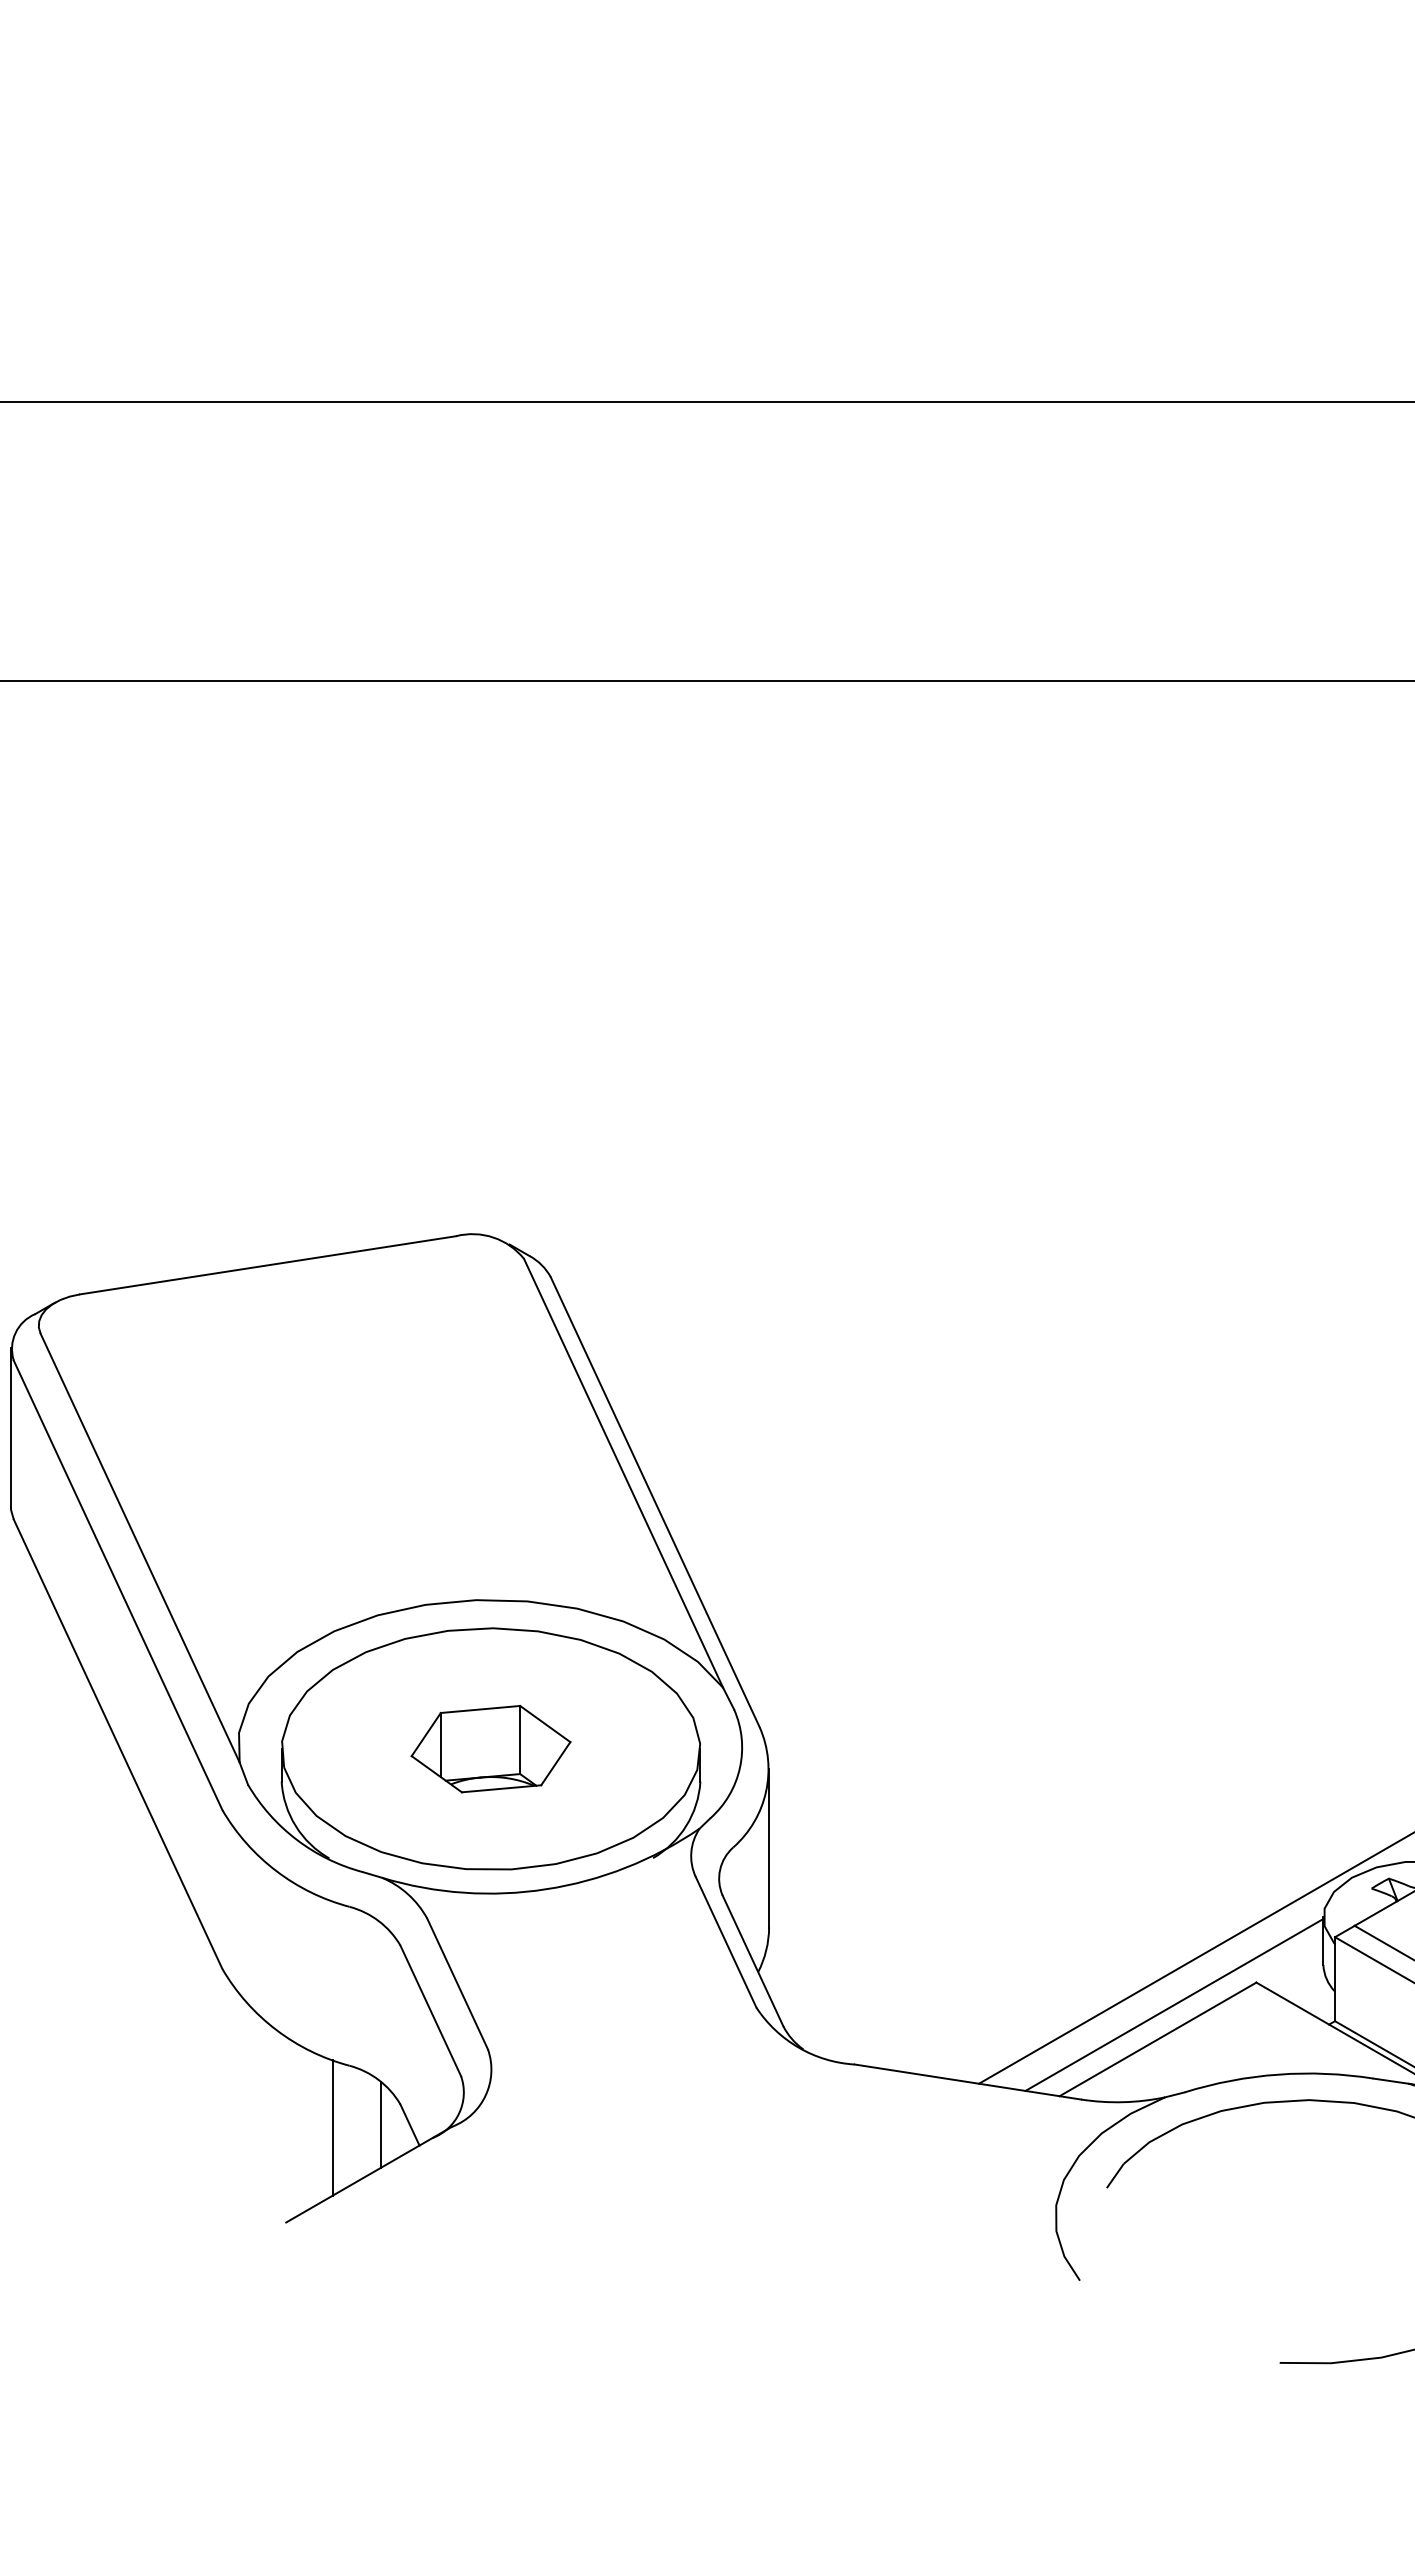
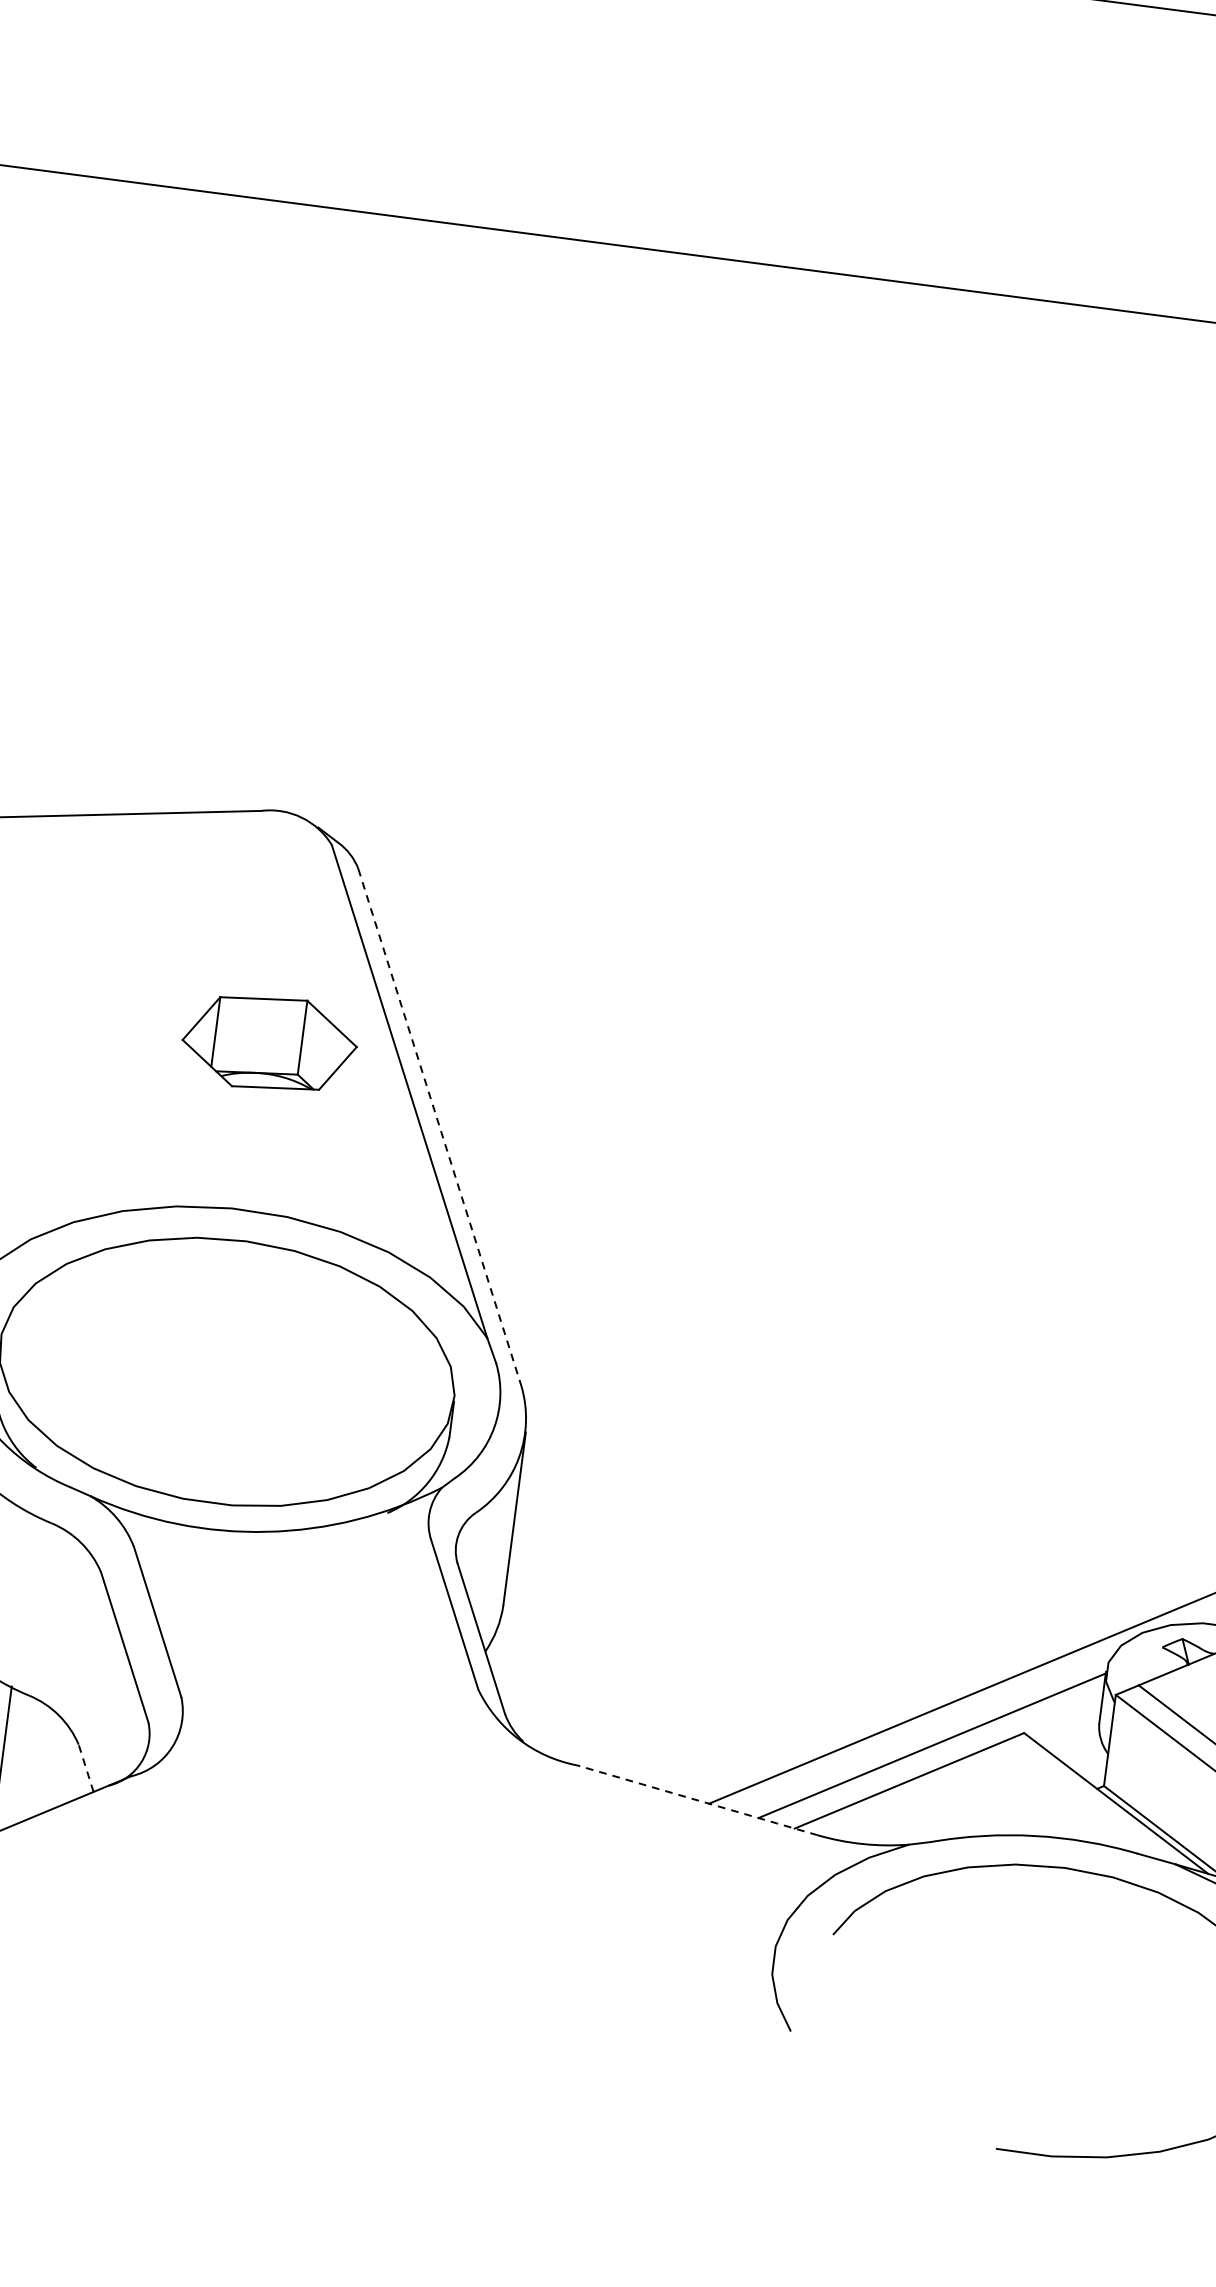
line: (655, 1502) -> (440, 1127), solid -> dashed
part: (490, 1749) -> (269, 1043), moved
line: (967, 2082) -> (696, 1800), solid -> dashed
line: (380, 2124) -> (54, 1763), removed
line: (409, 2125) -> (85, 1768), solid -> dashed

